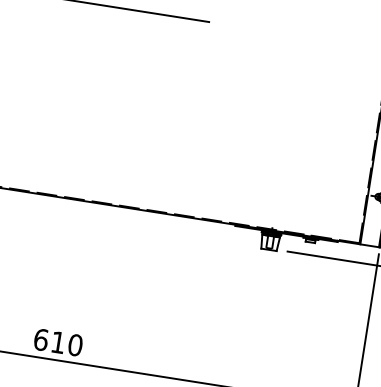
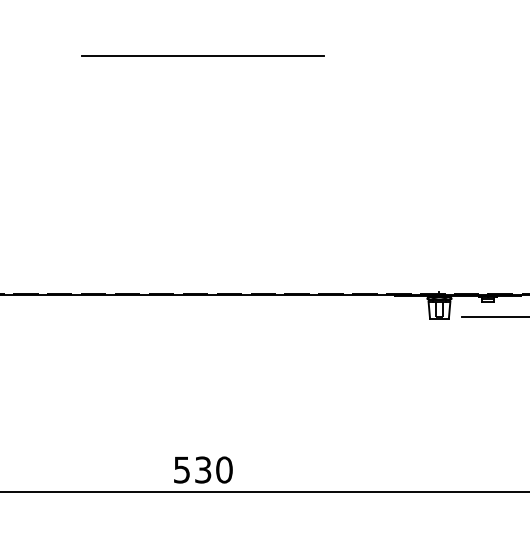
text: (49, 340) -> (192, 469), 610 -> 530

